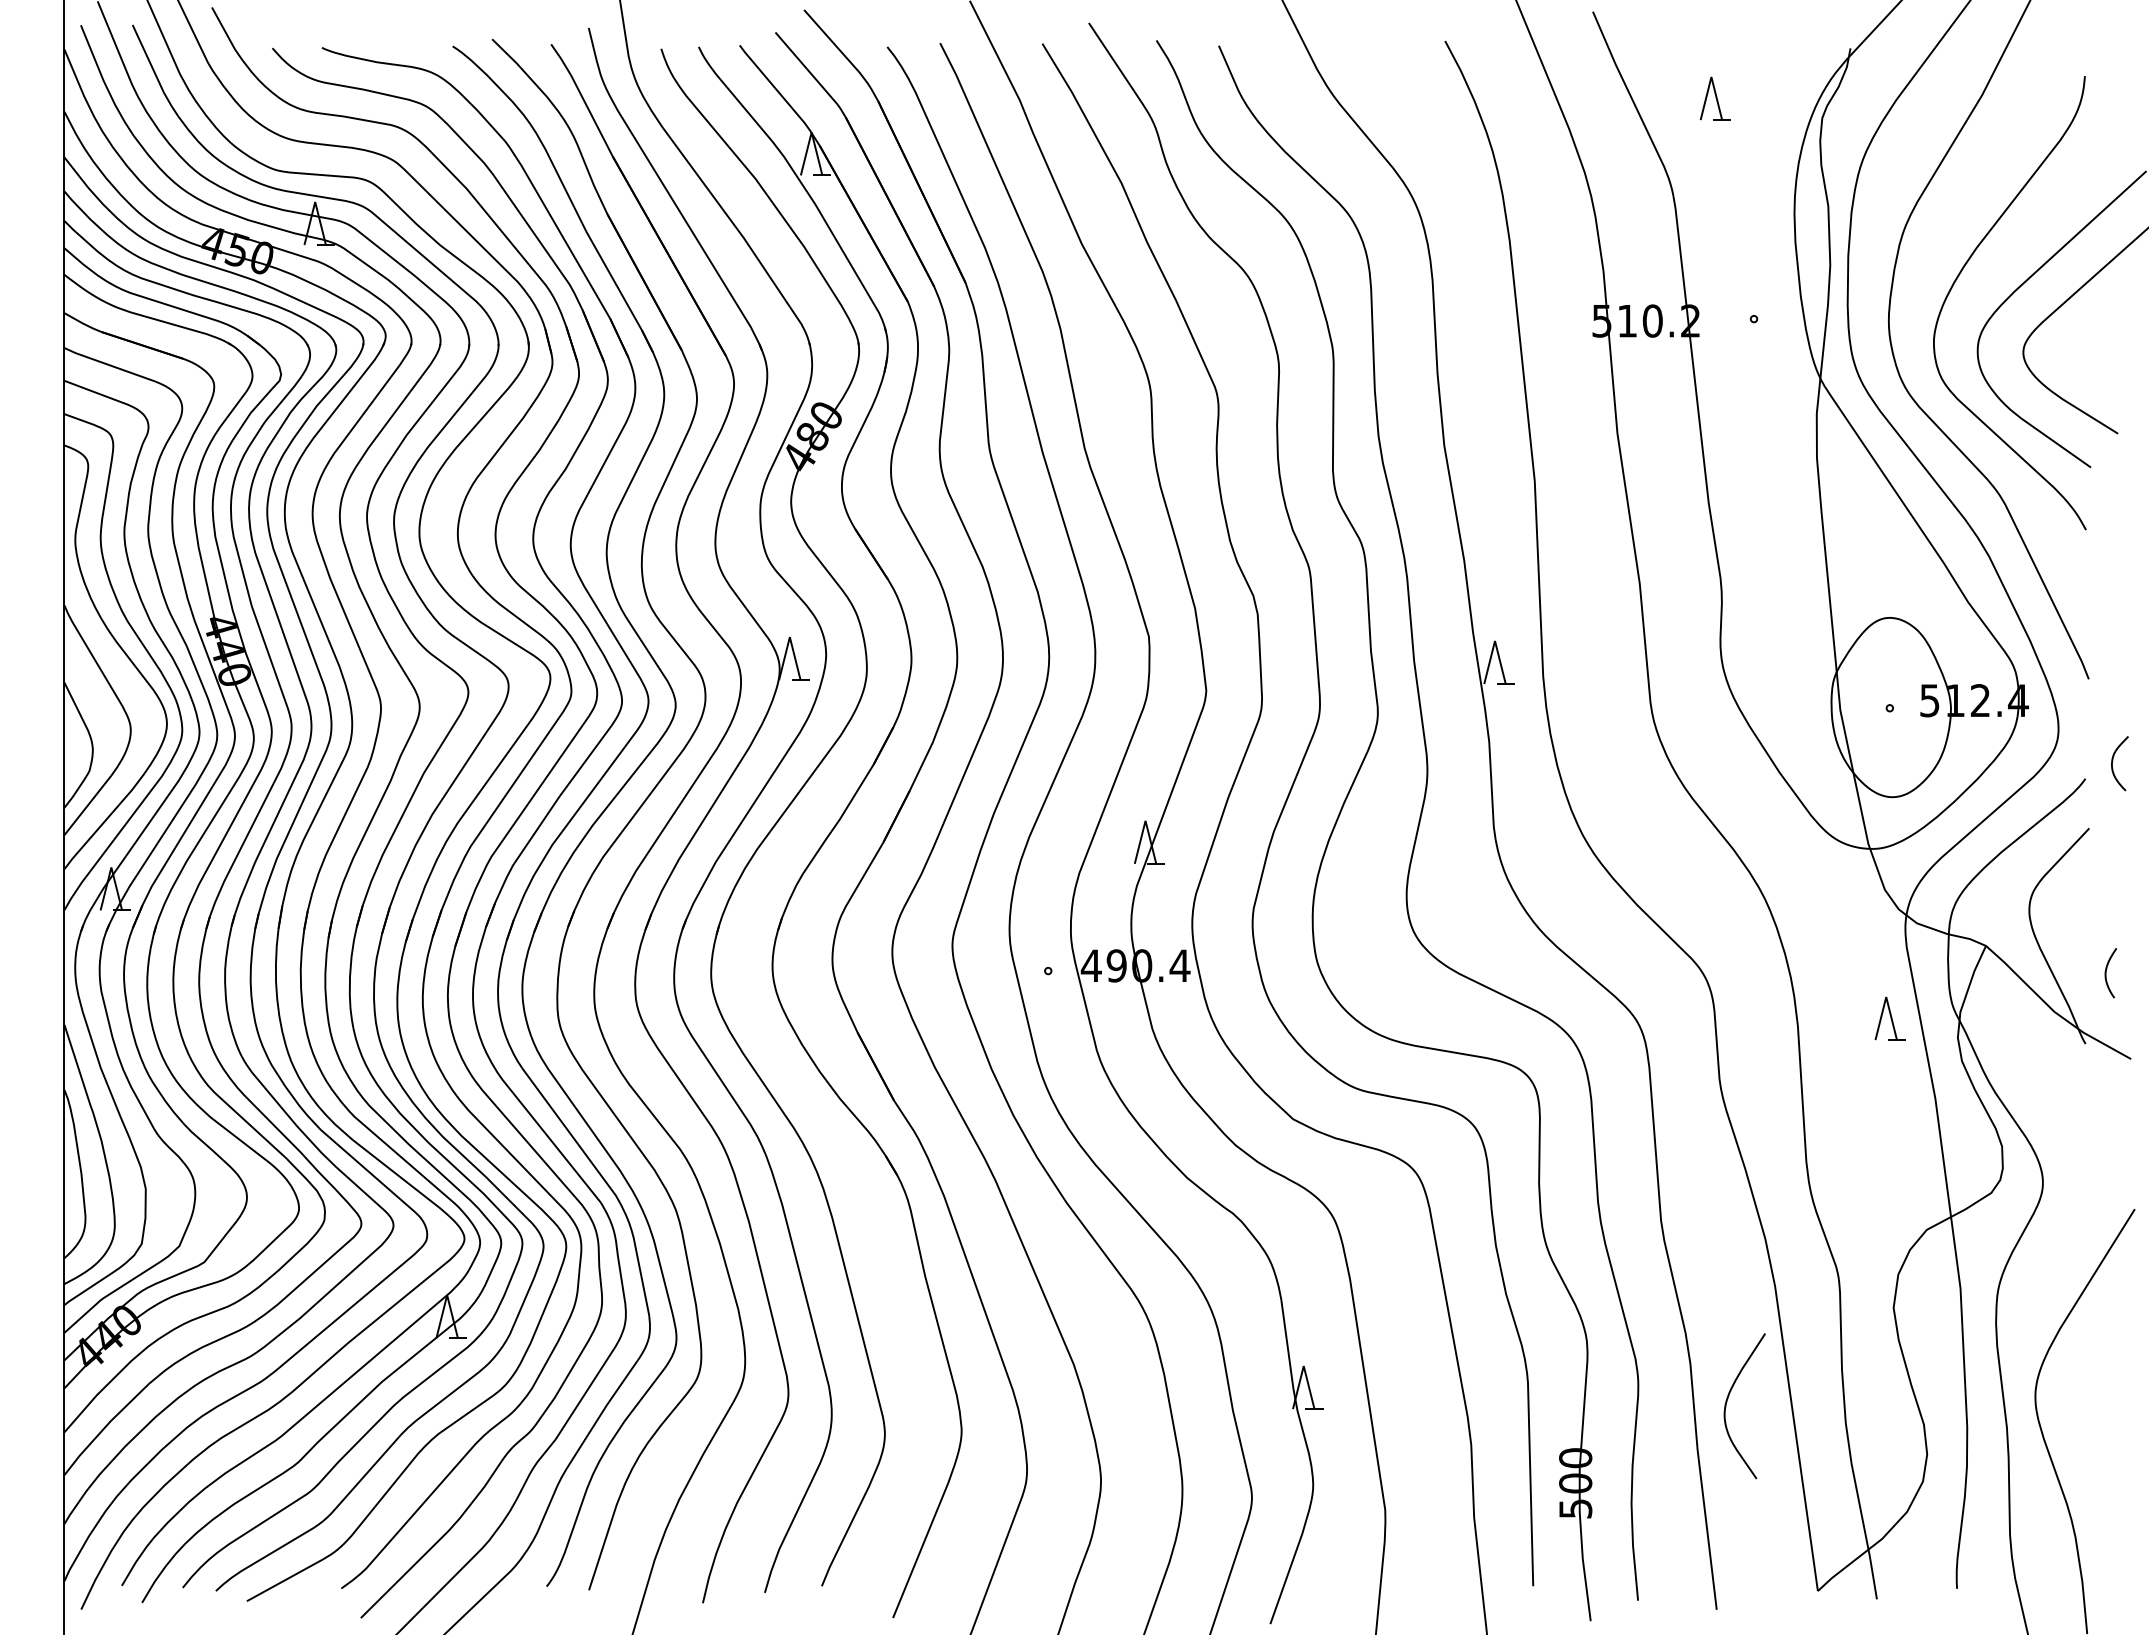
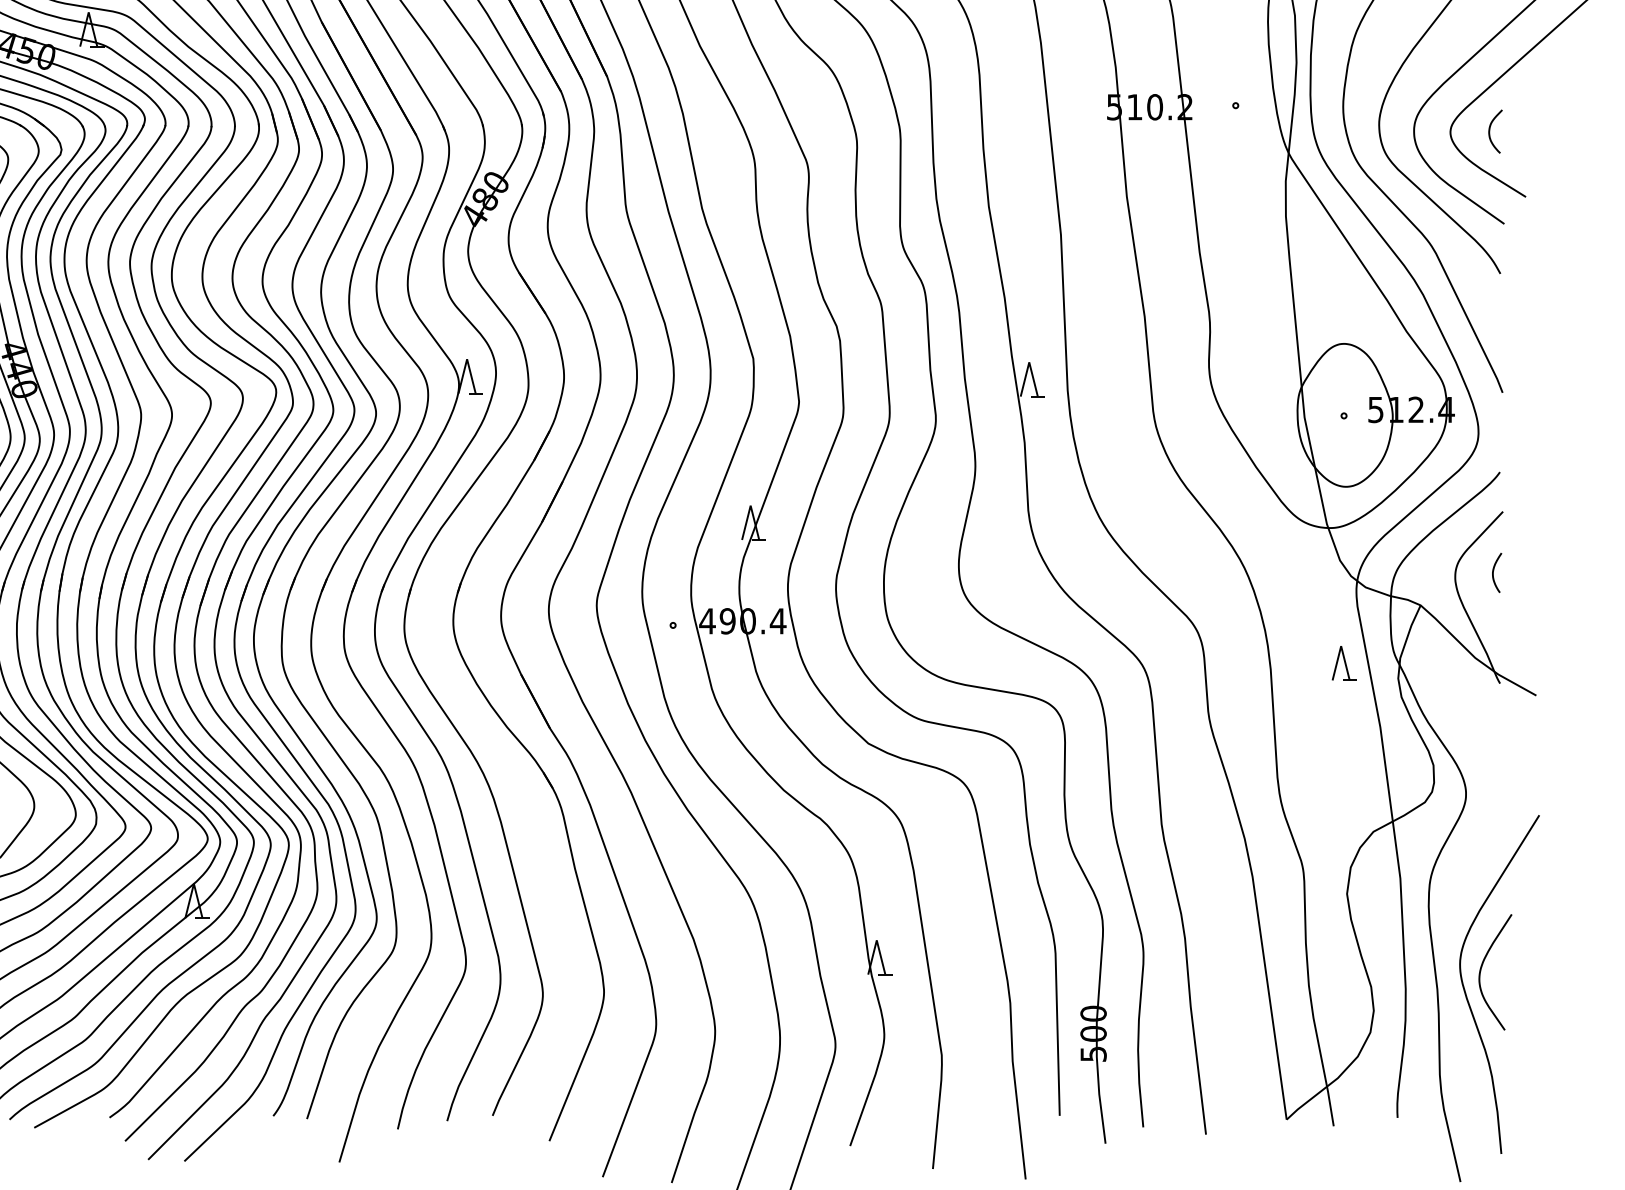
curve: (2113, 761) -> (1490, 129), moved
curve: (2106, 973) -> (1493, 573), moved
curve: (1728, 1399) -> (1482, 966), moved

